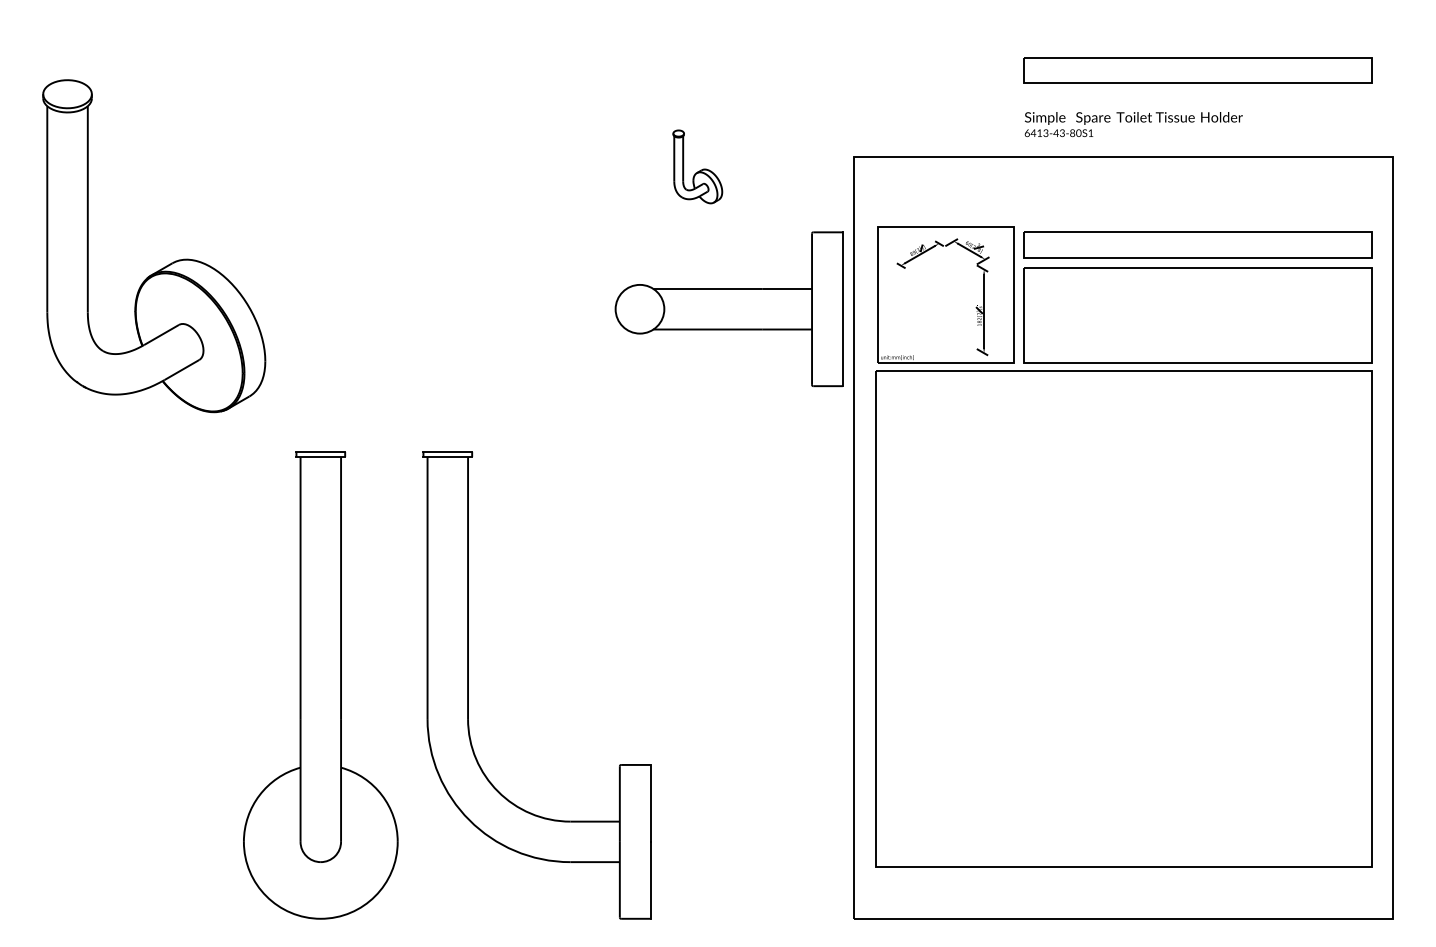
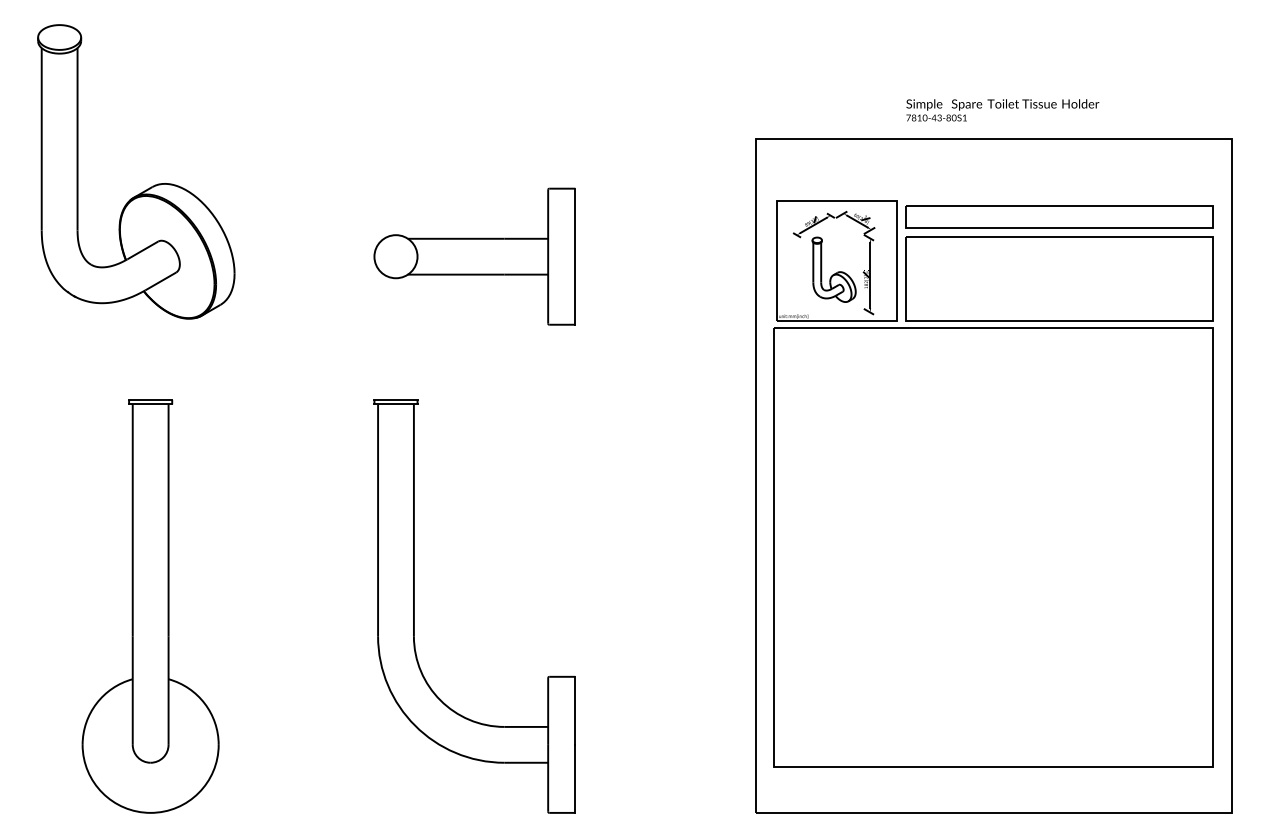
part: (1197, 70) -> (1059, 62), removed
text: (1036, 132) -> (916, 117), 6413-43-80S1 -> 7810-43-80S1
part: (697, 166) -> (833, 269), moved
part: (166, 264) -> (147, 188), moved
part: (728, 309) -> (474, 256), moved
part: (320, 685) -> (150, 606), moved

